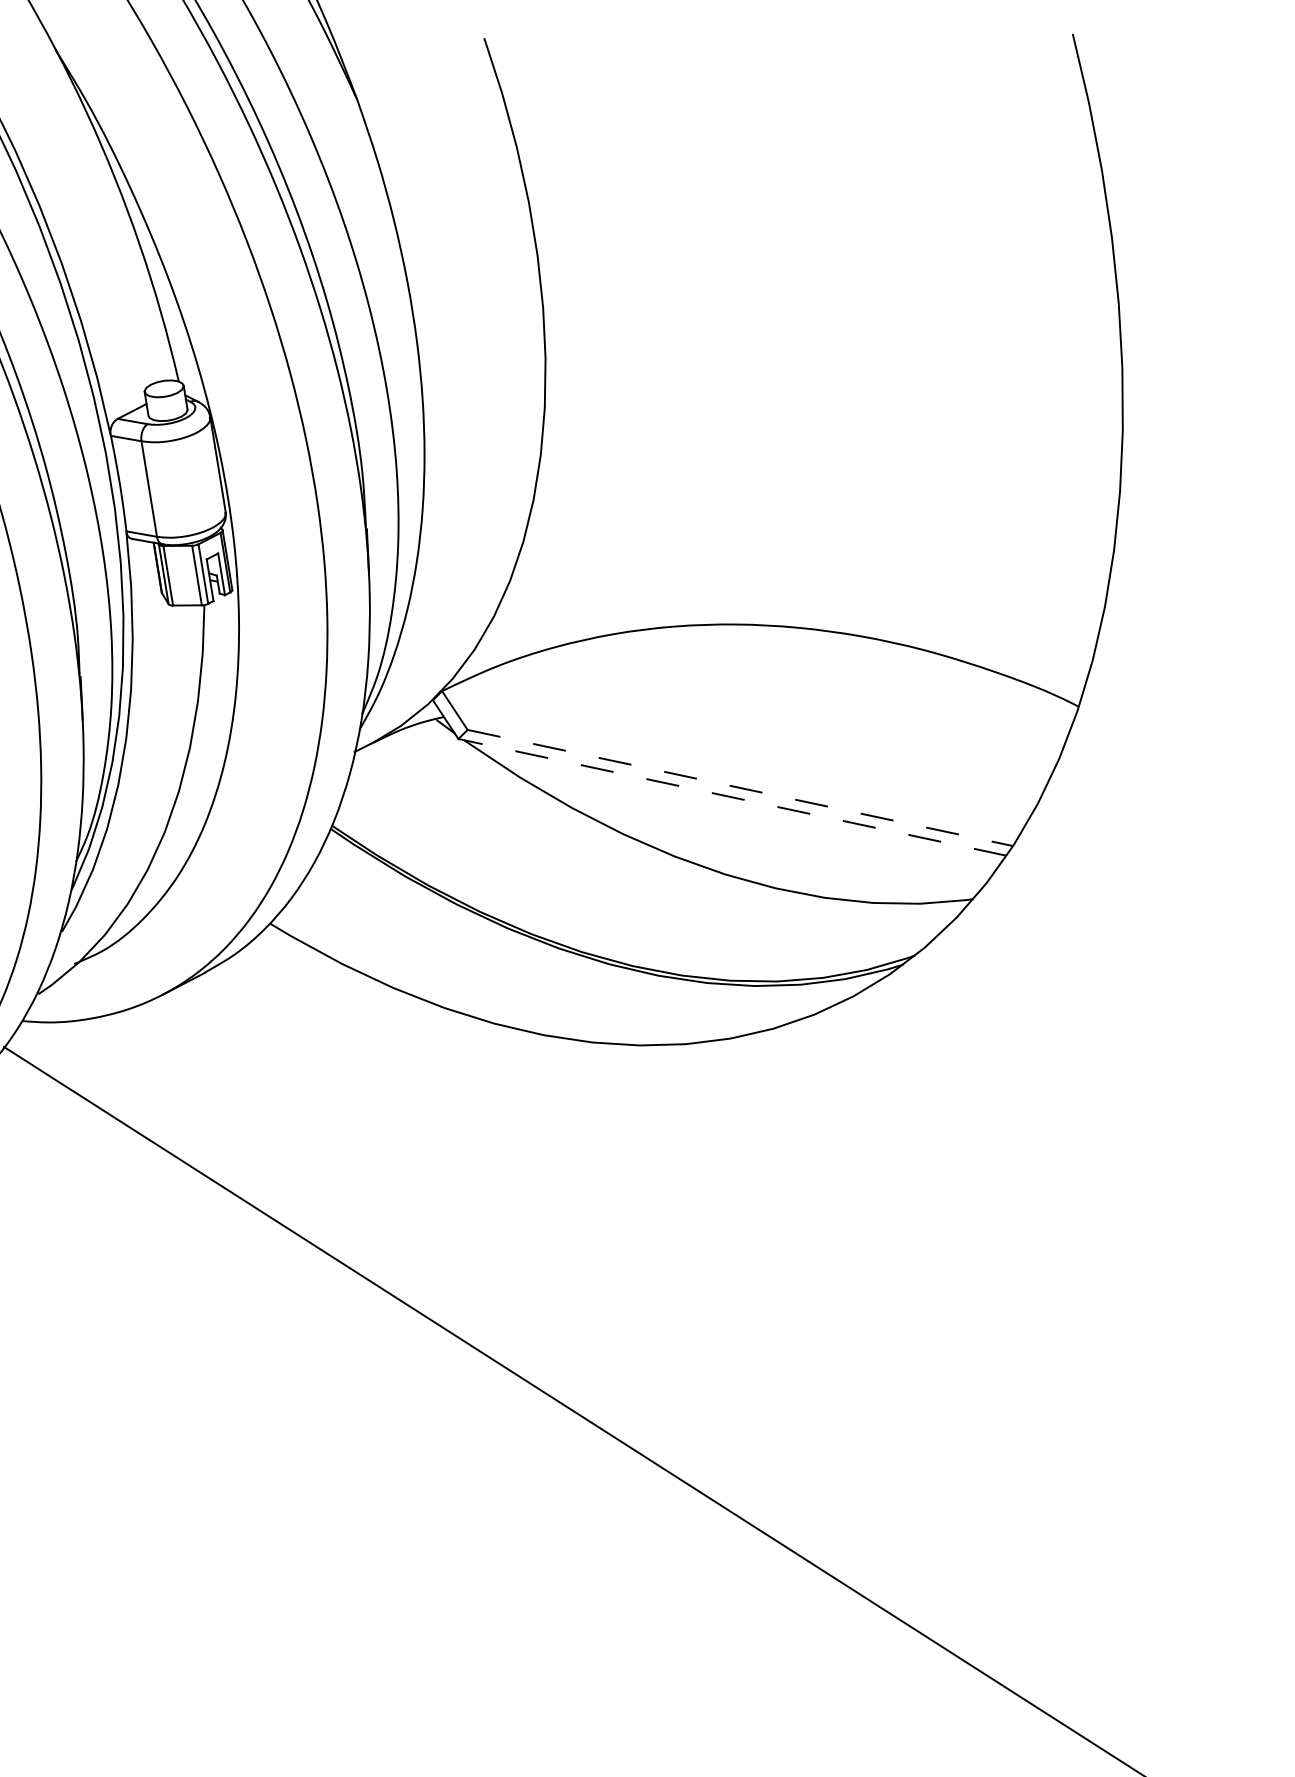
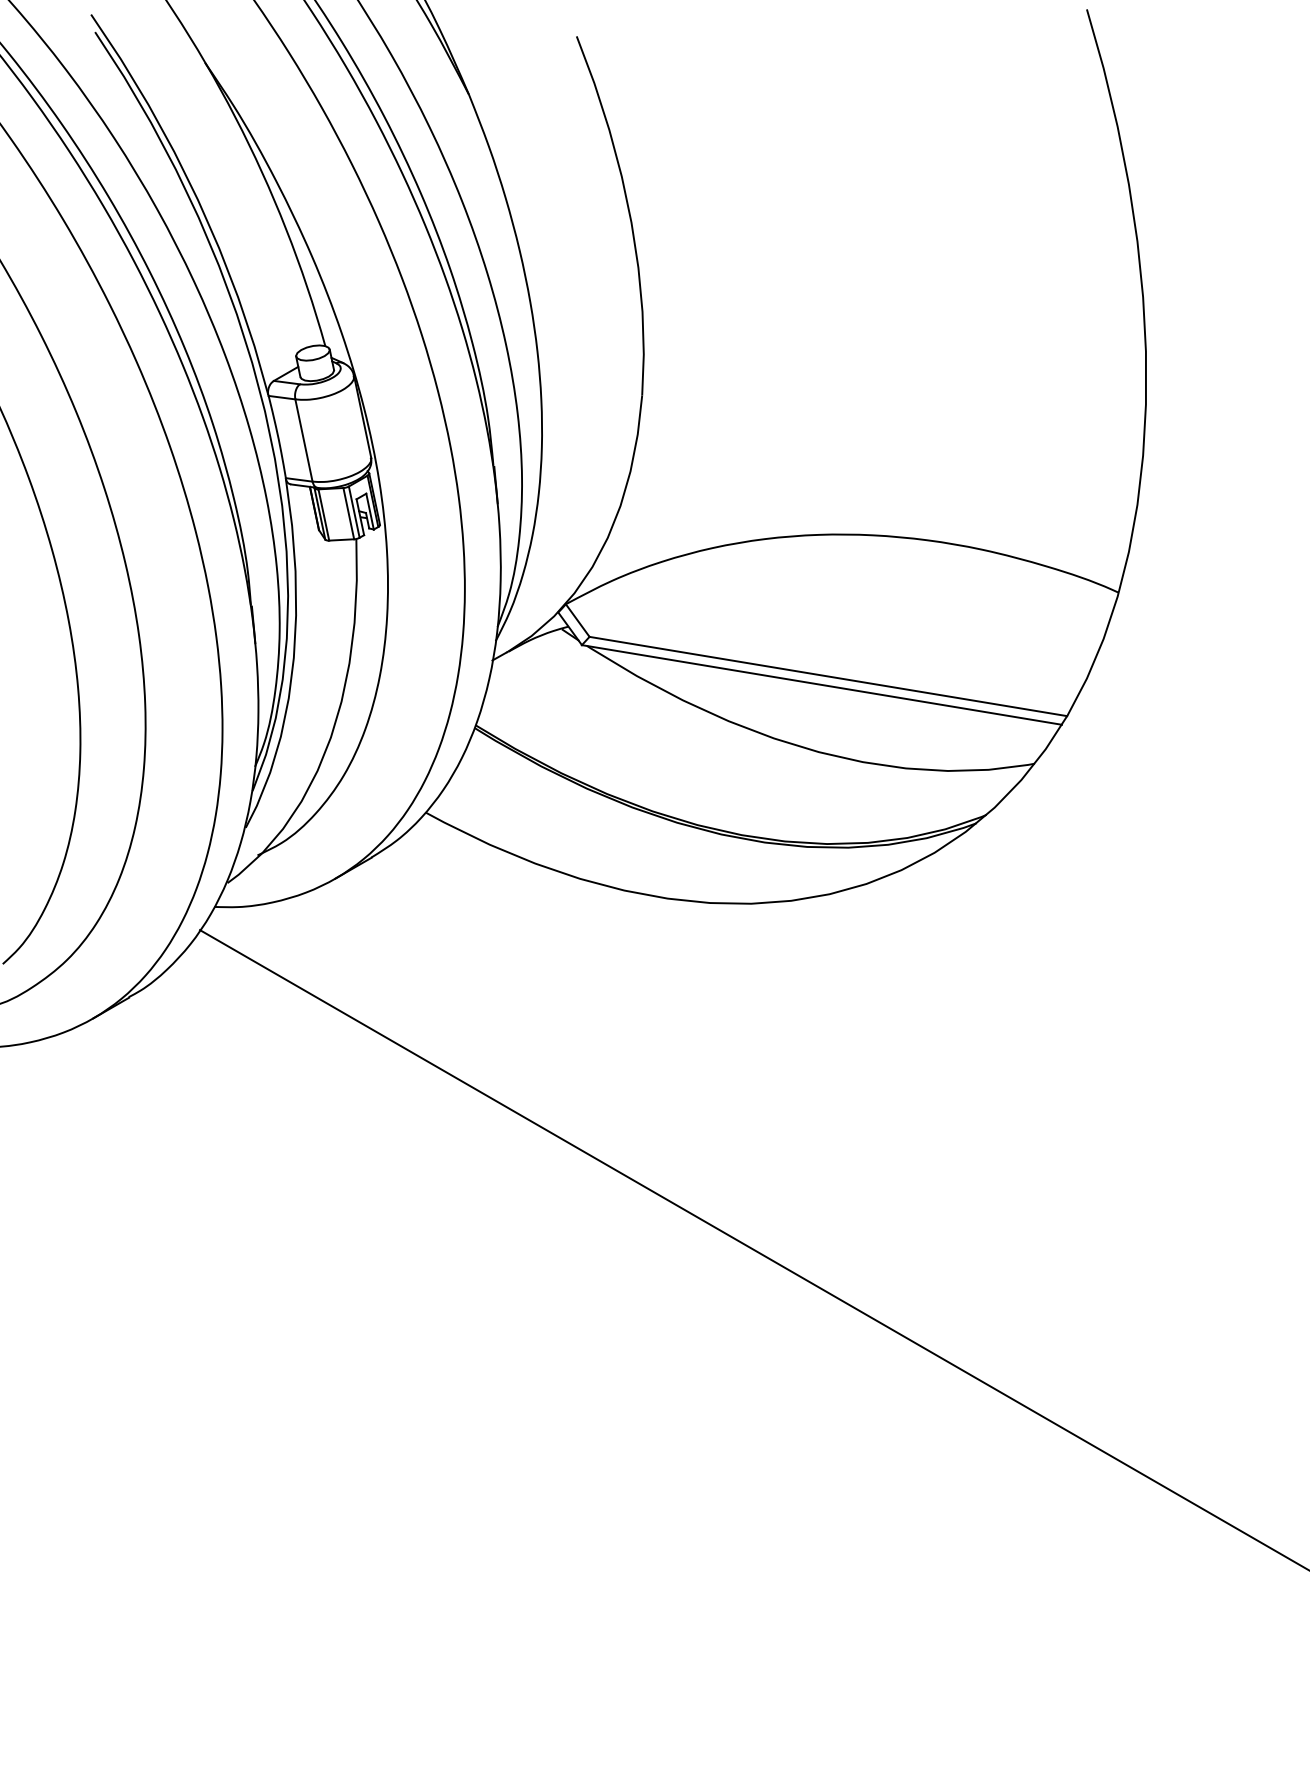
line: (740, 787) -> (828, 676), dashed -> solid
line: (732, 796) -> (821, 684), dashed -> solid

